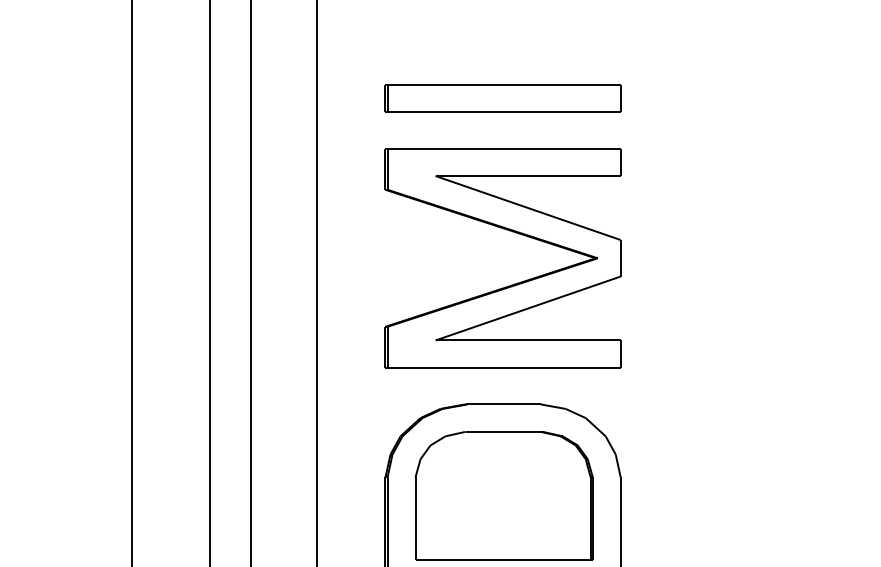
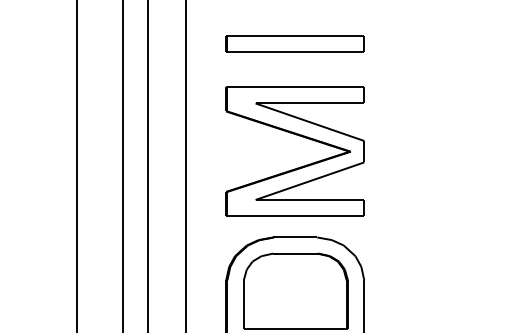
part: (501, 97) -> (294, 43), moved

